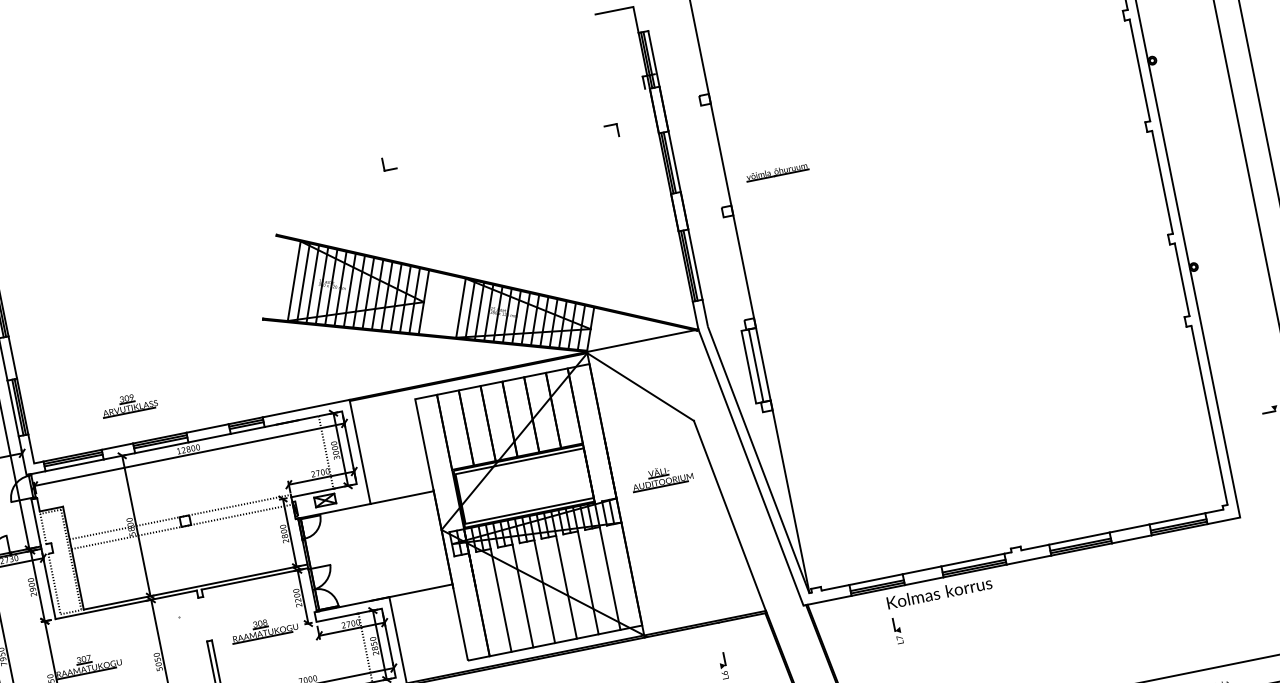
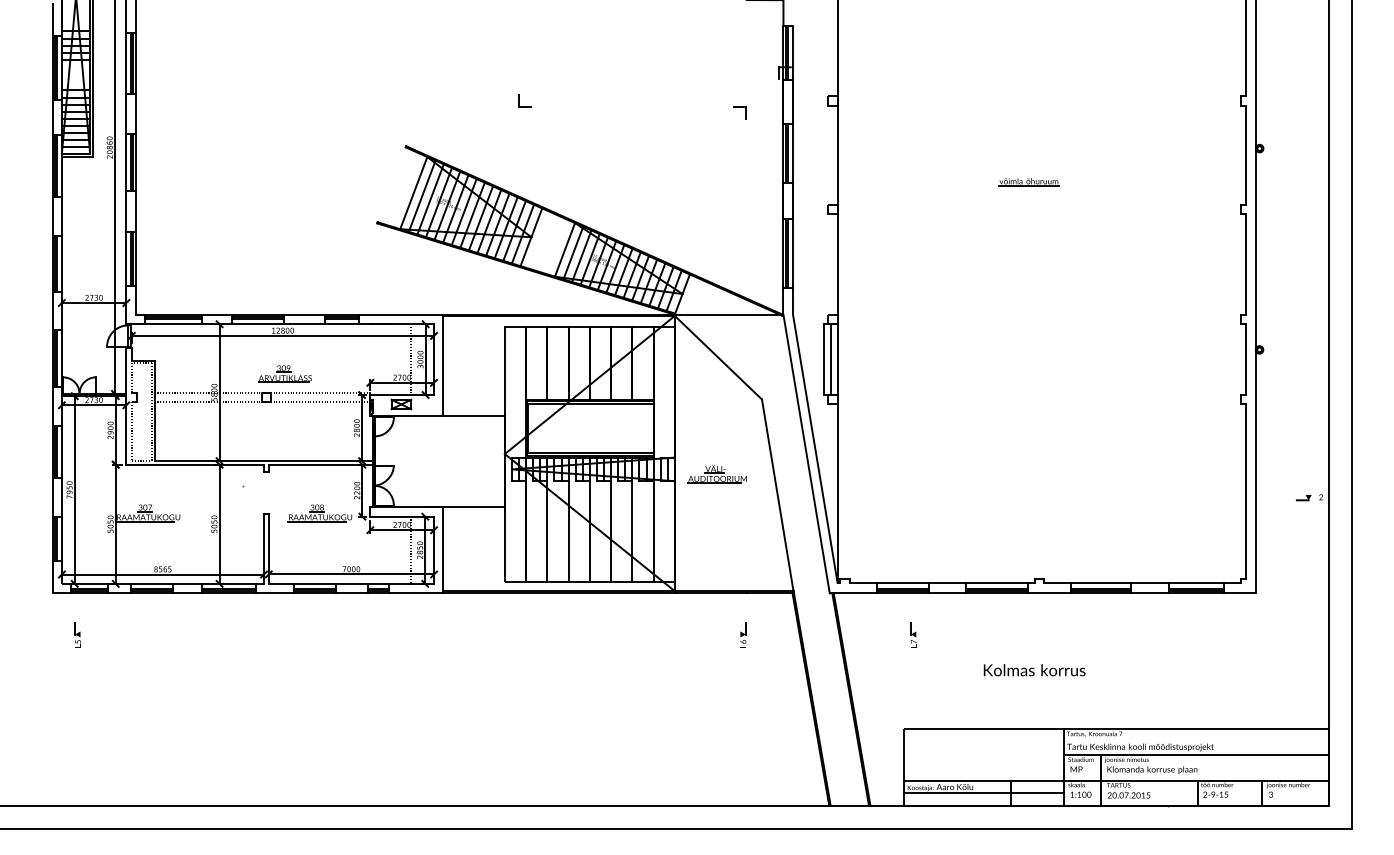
part: (776, 172) -> (1028, 182), moved
part: (128, 403) -> (284, 373), moved
part: (660, 476) -> (716, 473), moved
text: (939, 593) -> (1034, 670), moved

